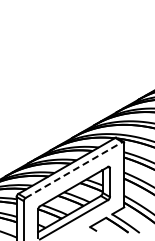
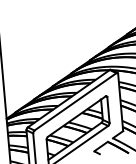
line: (74, 170) -> (75, 102), dashed -> solid

